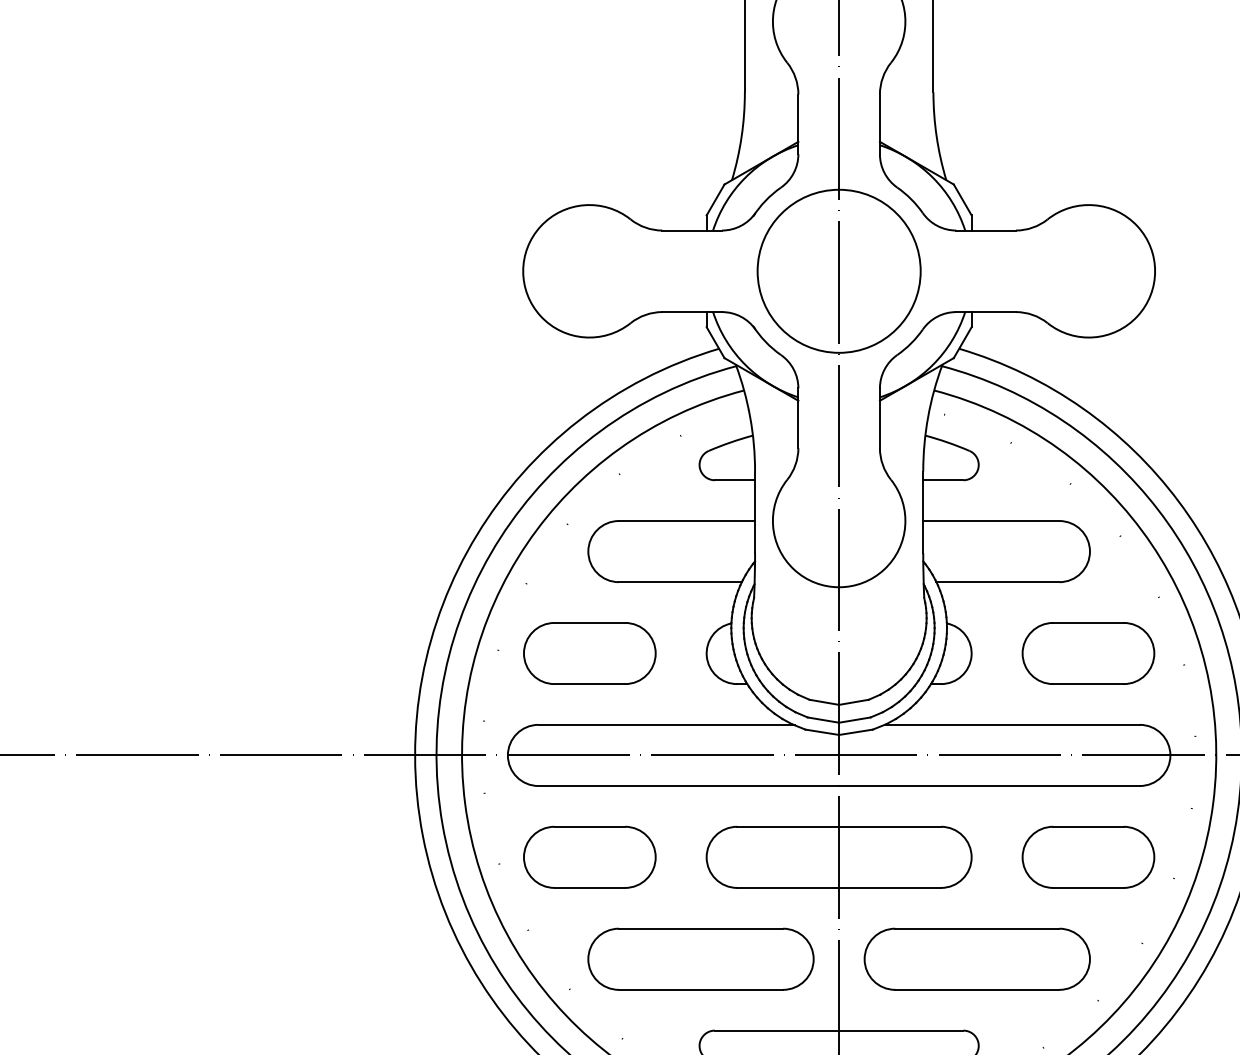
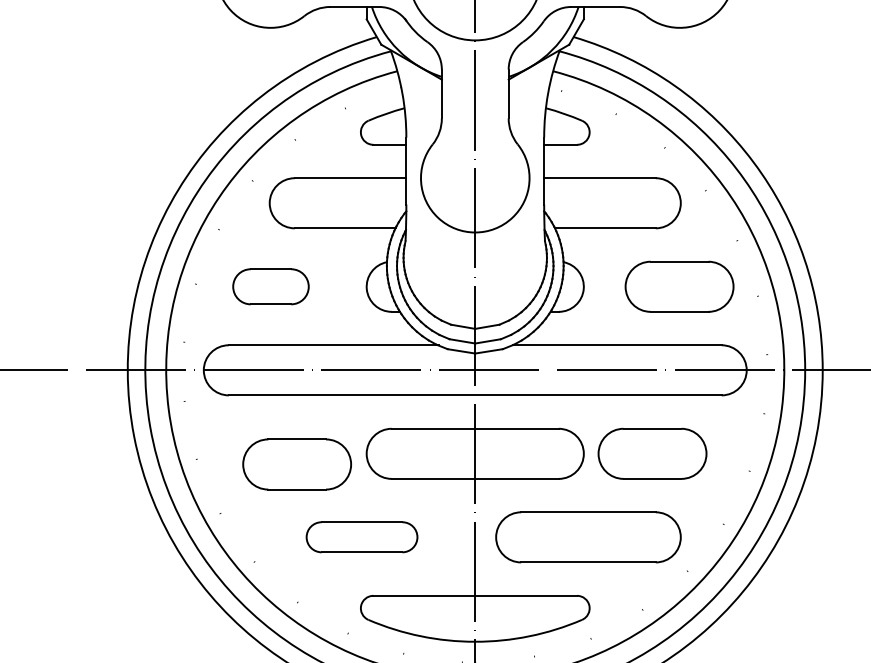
part: (589, 653) -> (270, 286), size x0.7
part: (589, 856) -> (296, 463), moved
part: (1088, 856) -> (652, 453), moved
part: (700, 958) -> (361, 536), size x0.6

